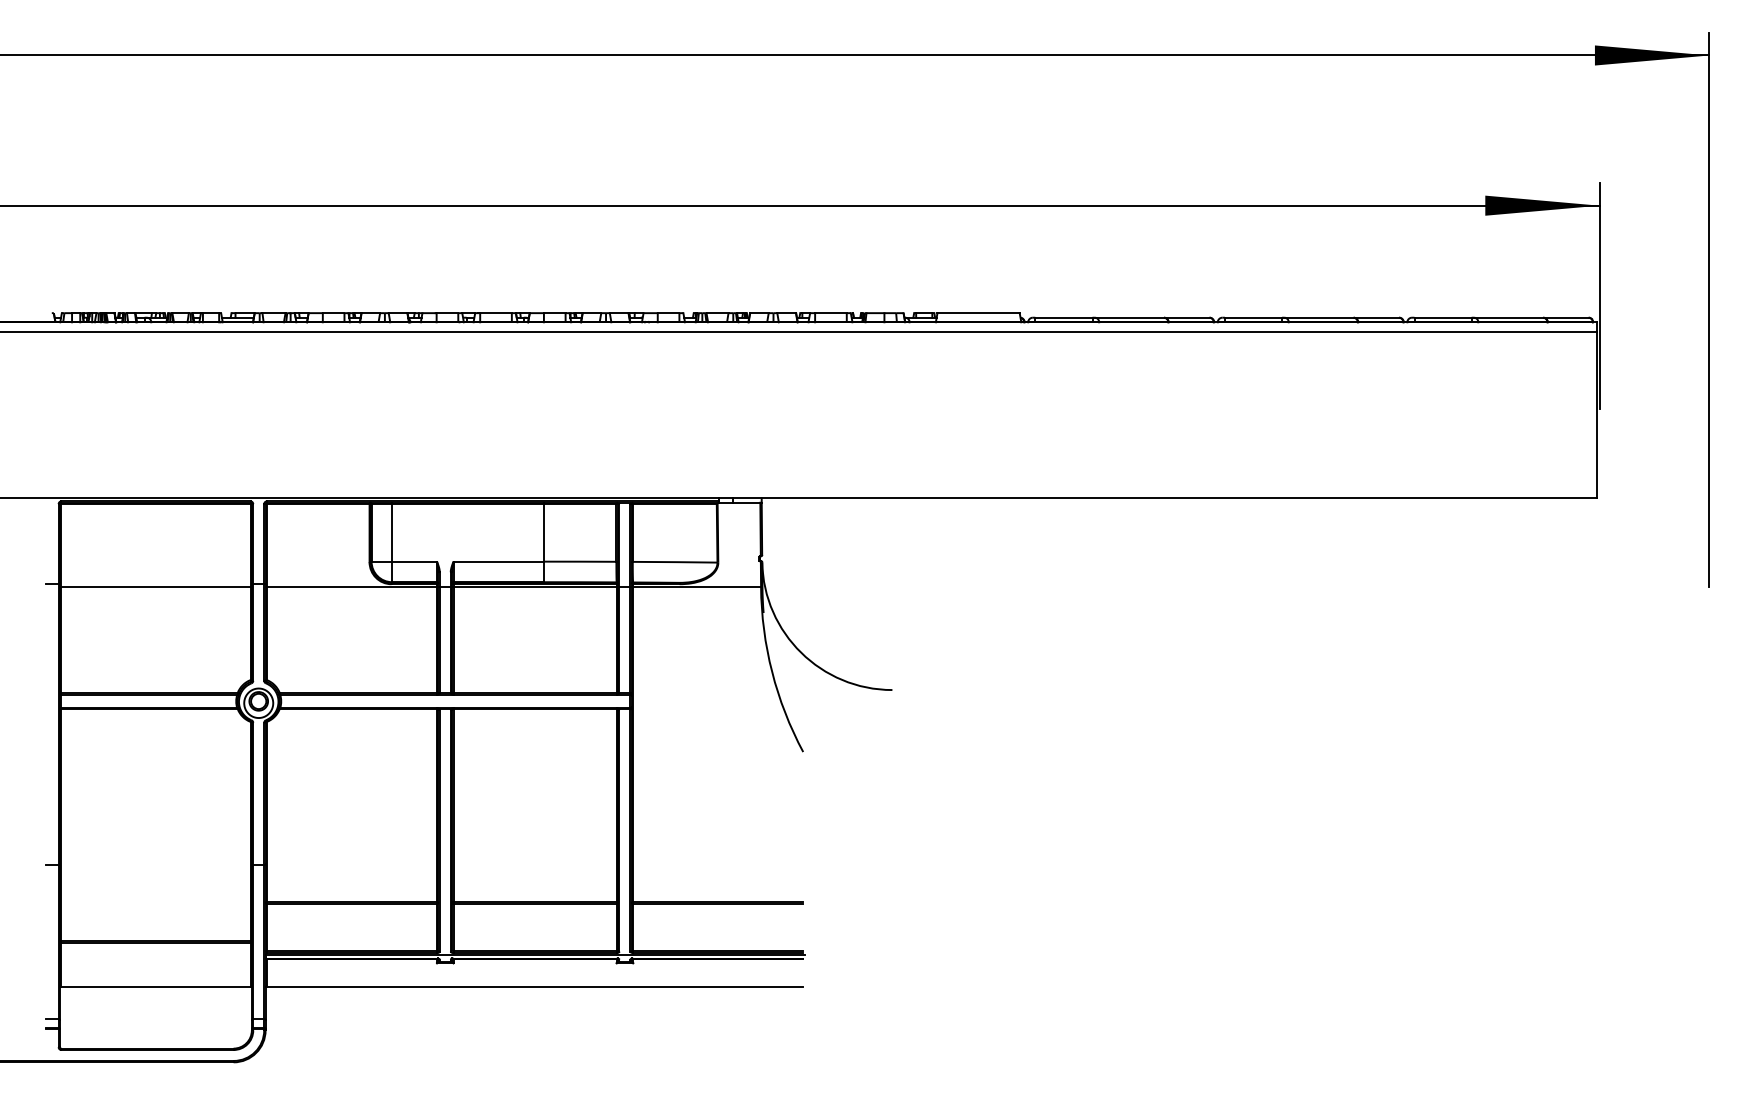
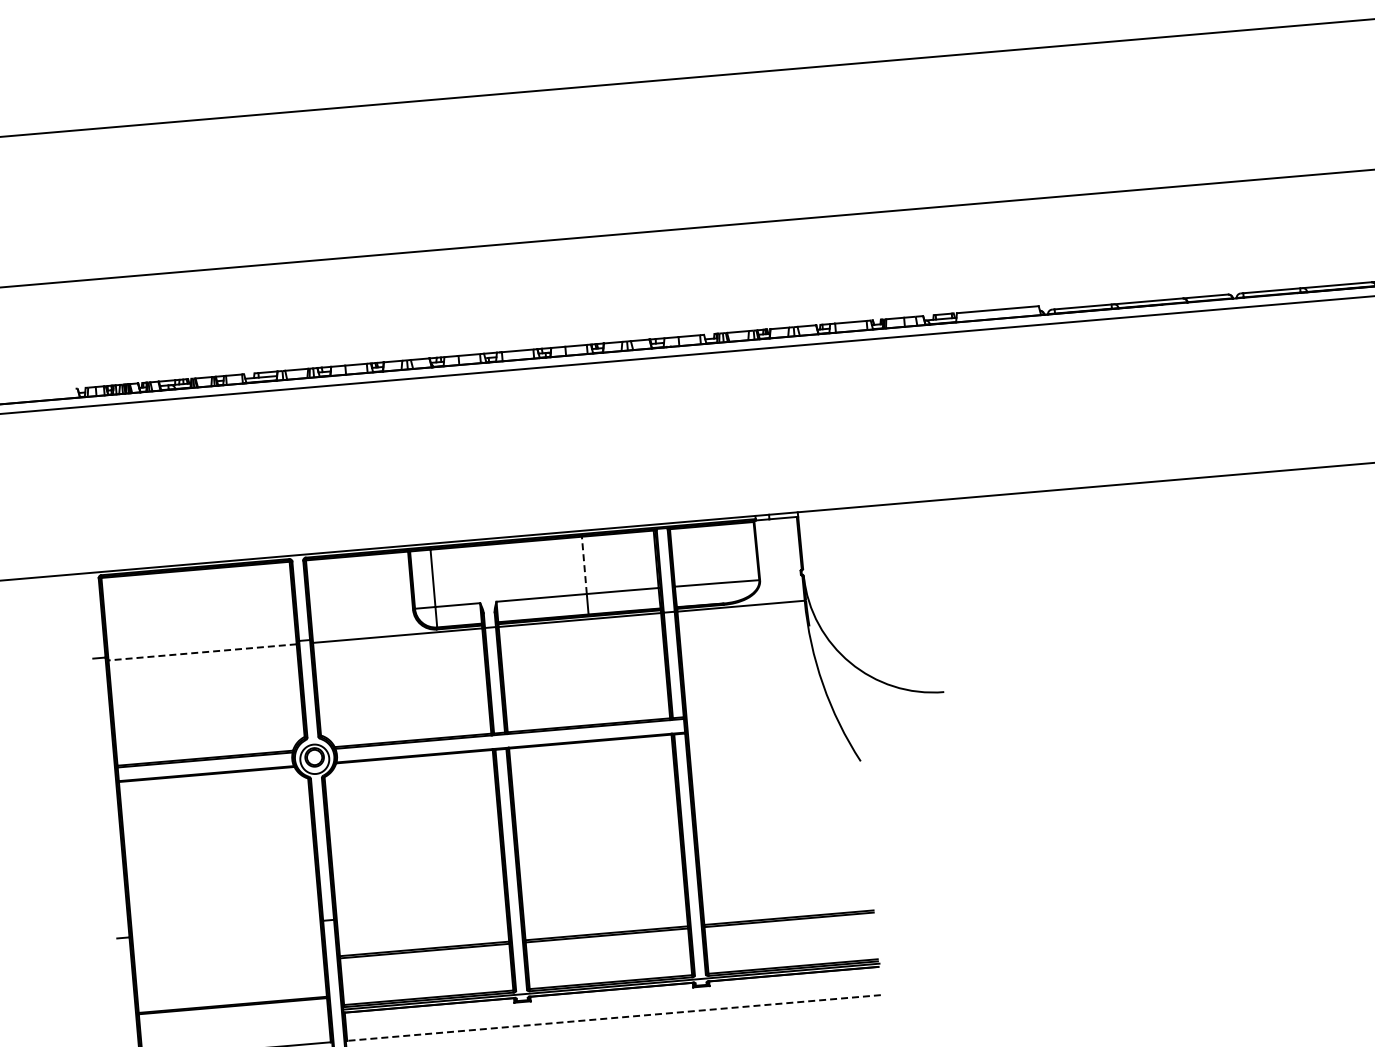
line: (544, 532) -> (584, 564), solid -> dashed
line: (155, 587) -> (202, 652), solid -> dashed
line: (534, 986) -> (613, 1017), solid -> dashed

